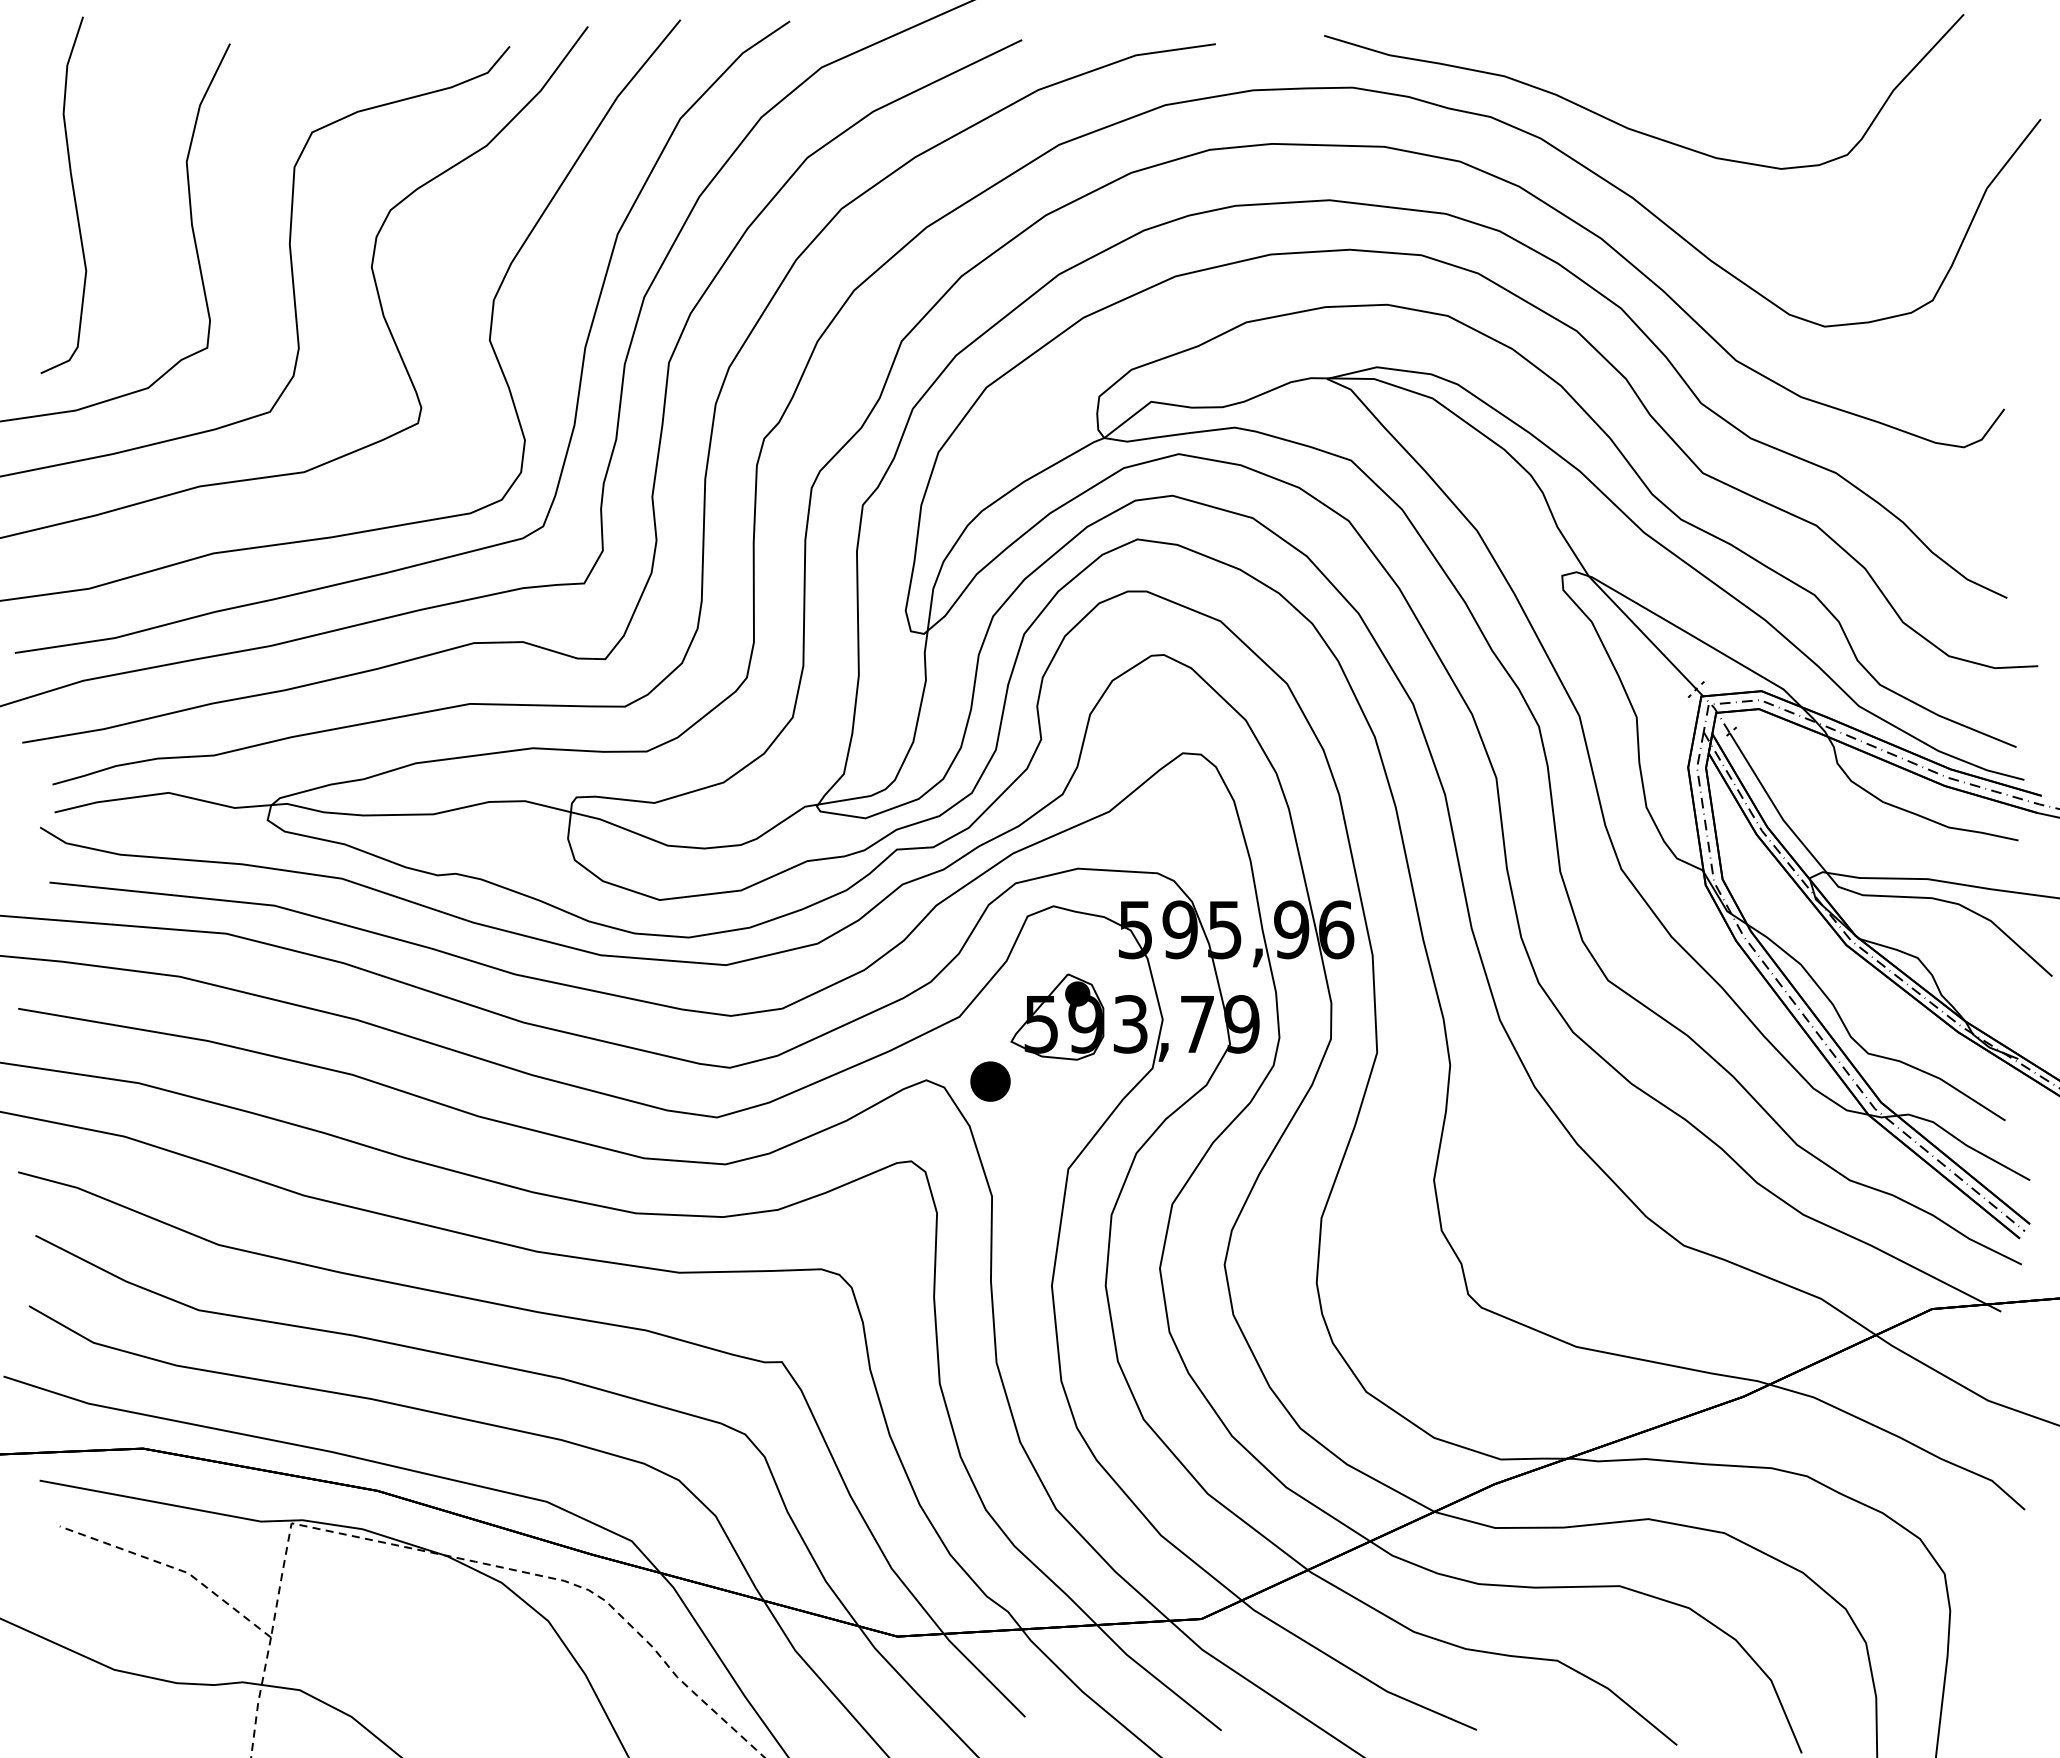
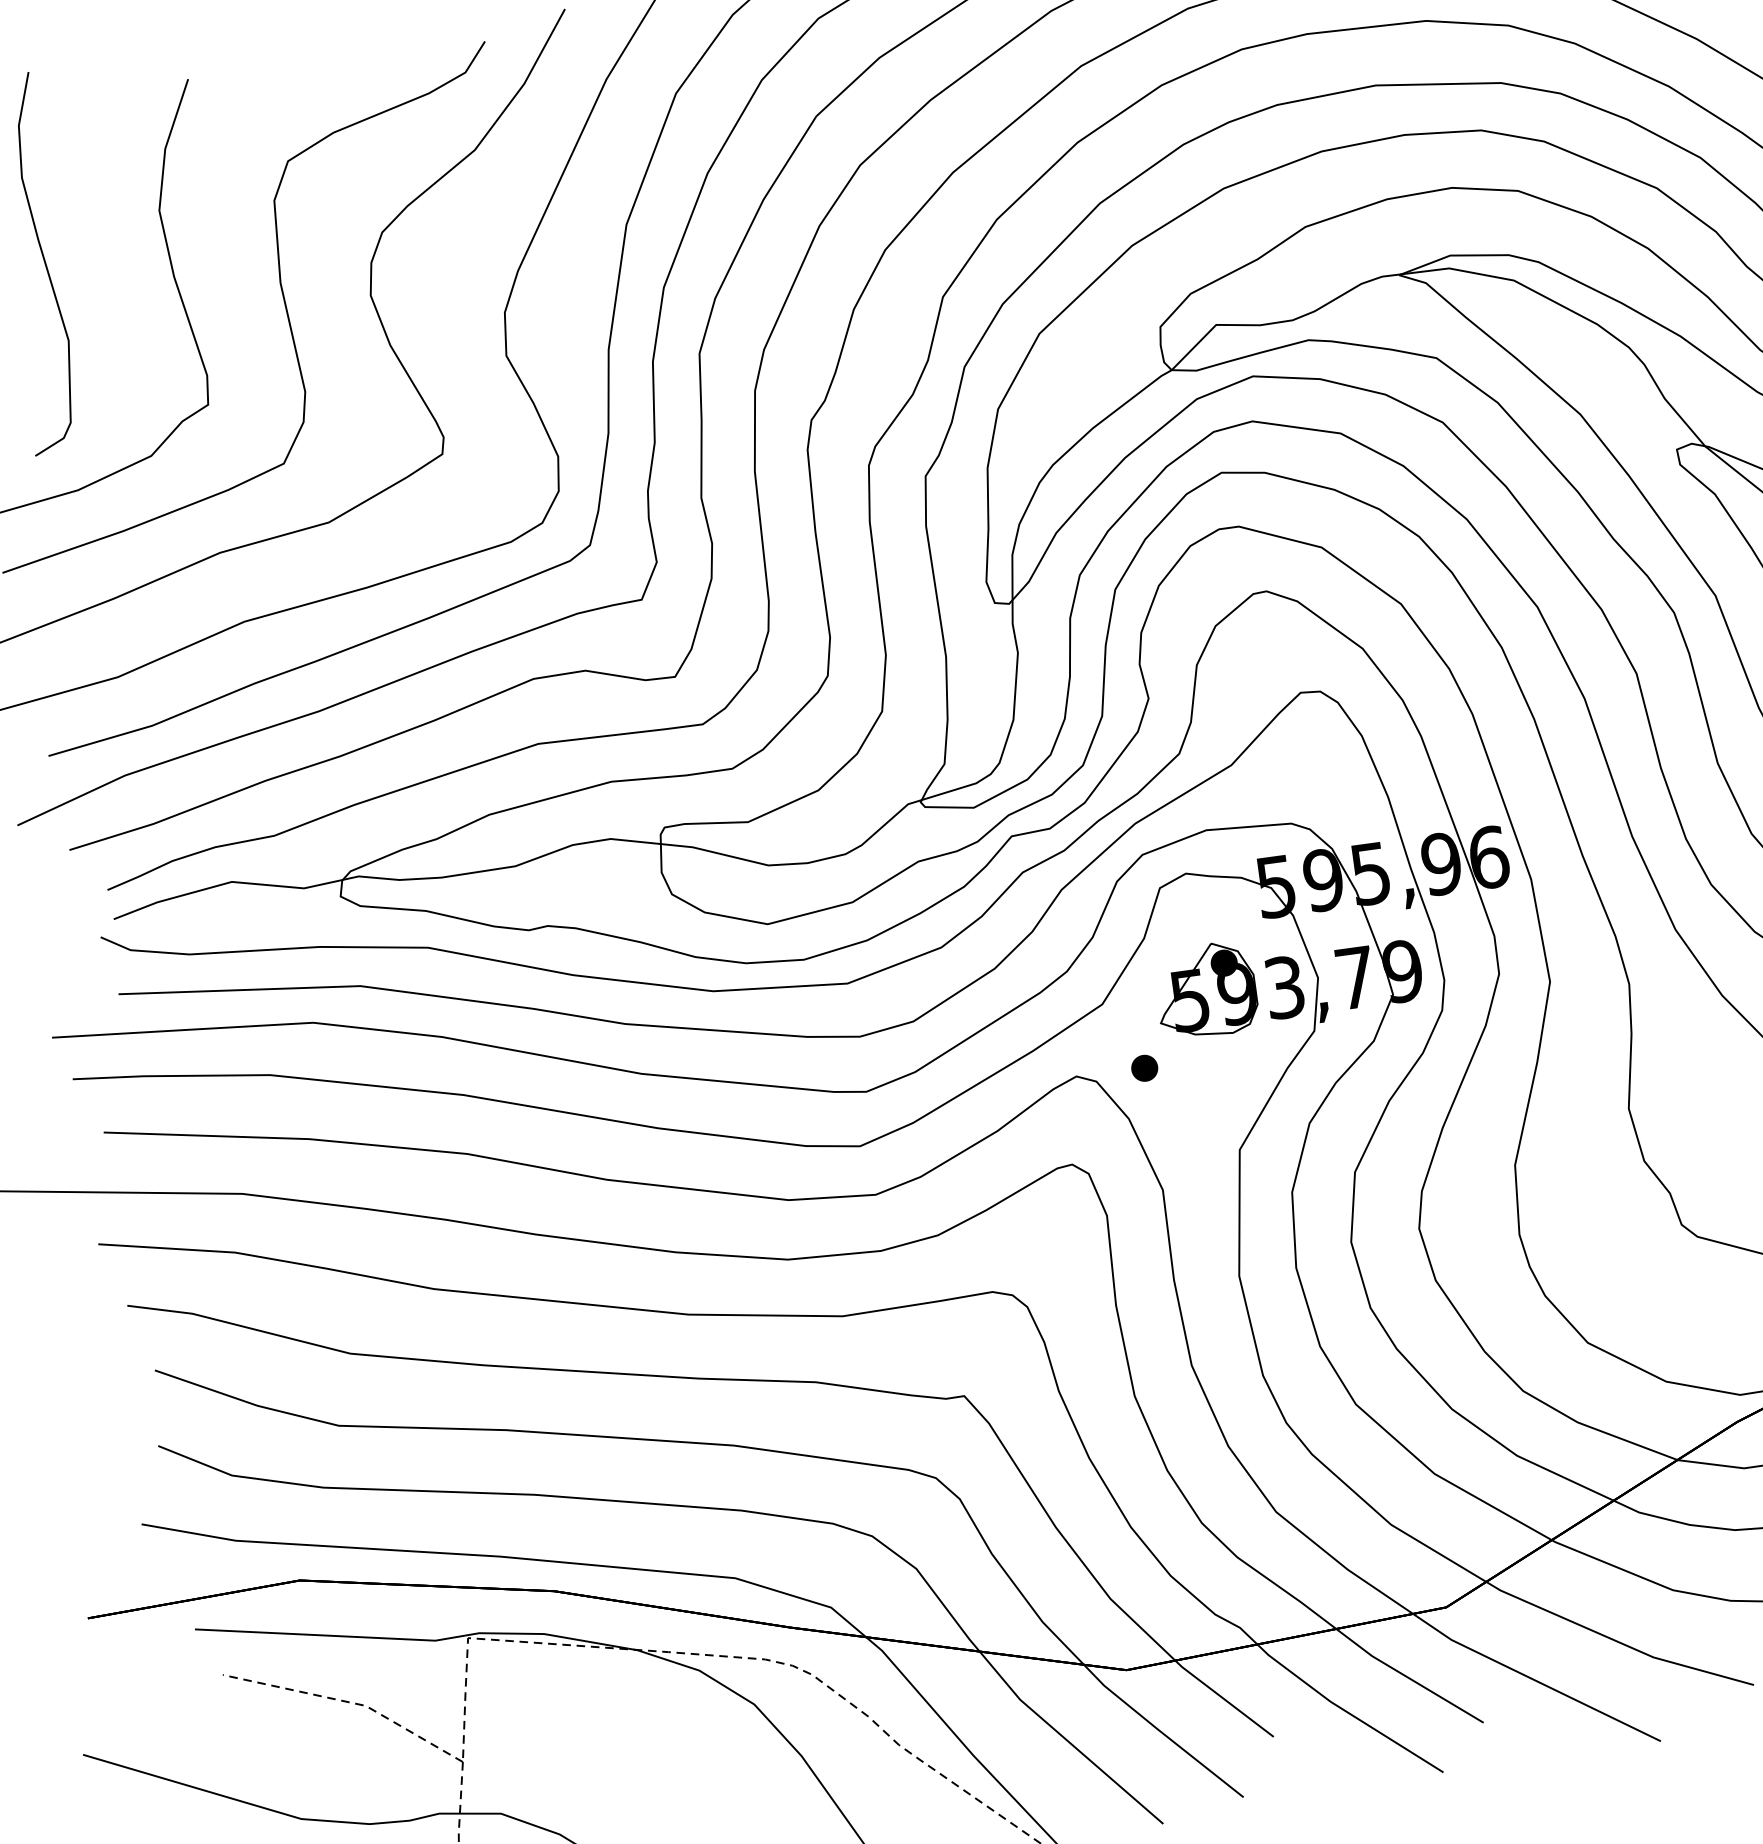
part: (990, 1080) -> (1144, 1067), size x0.62

